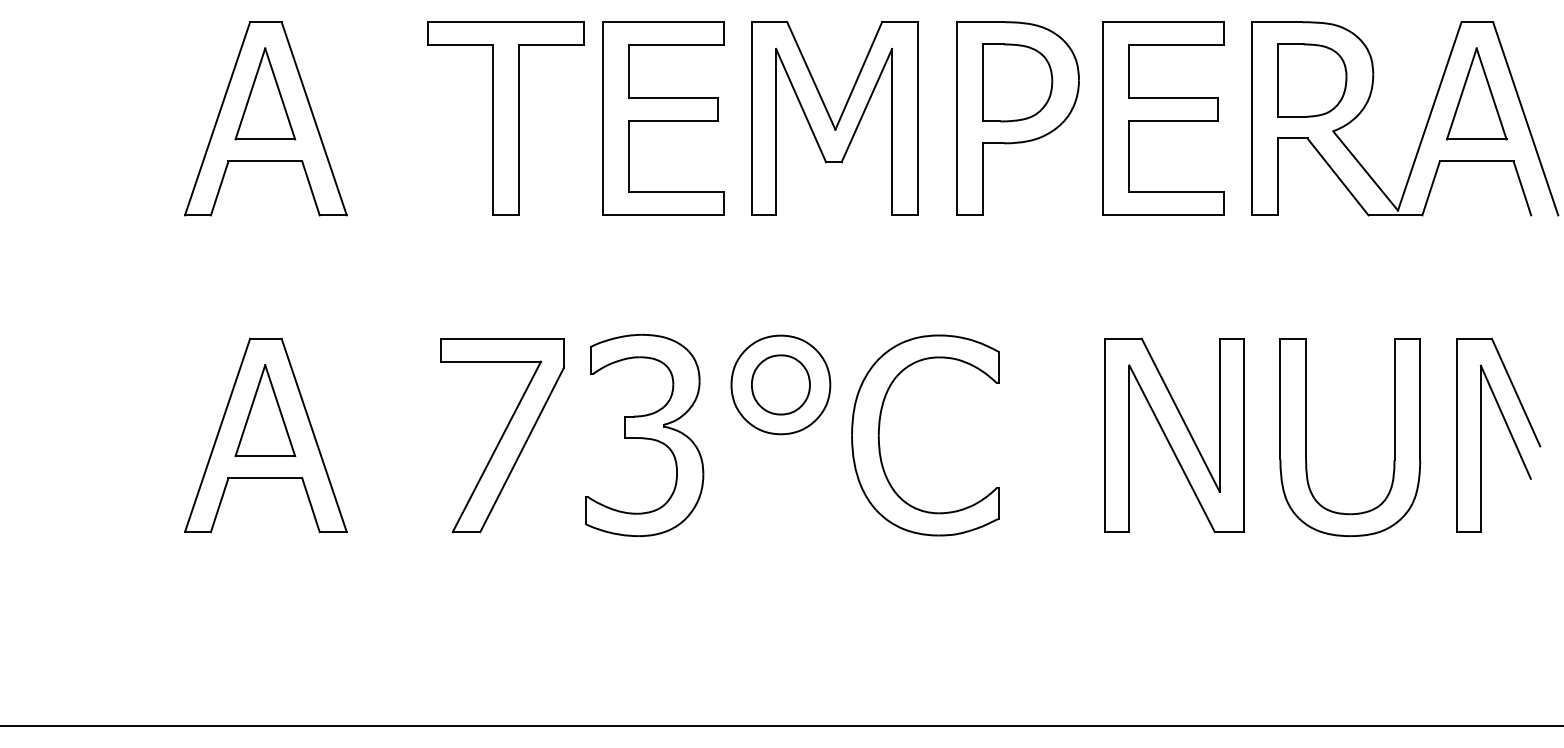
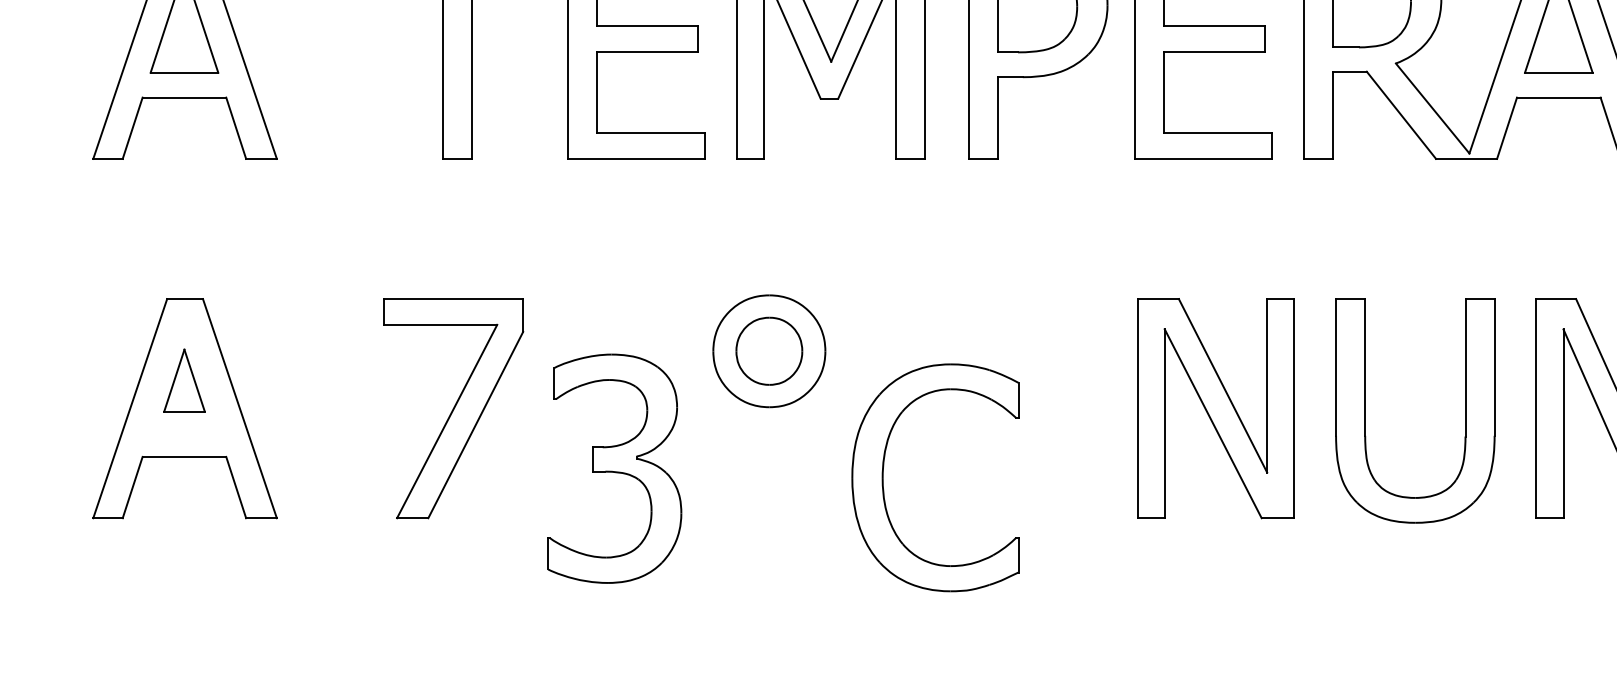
part: (265, 410) -> (184, 380), size x0.6
part: (644, 435) -> (614, 468), moved
part: (879, 435) -> (883, 477), moved

